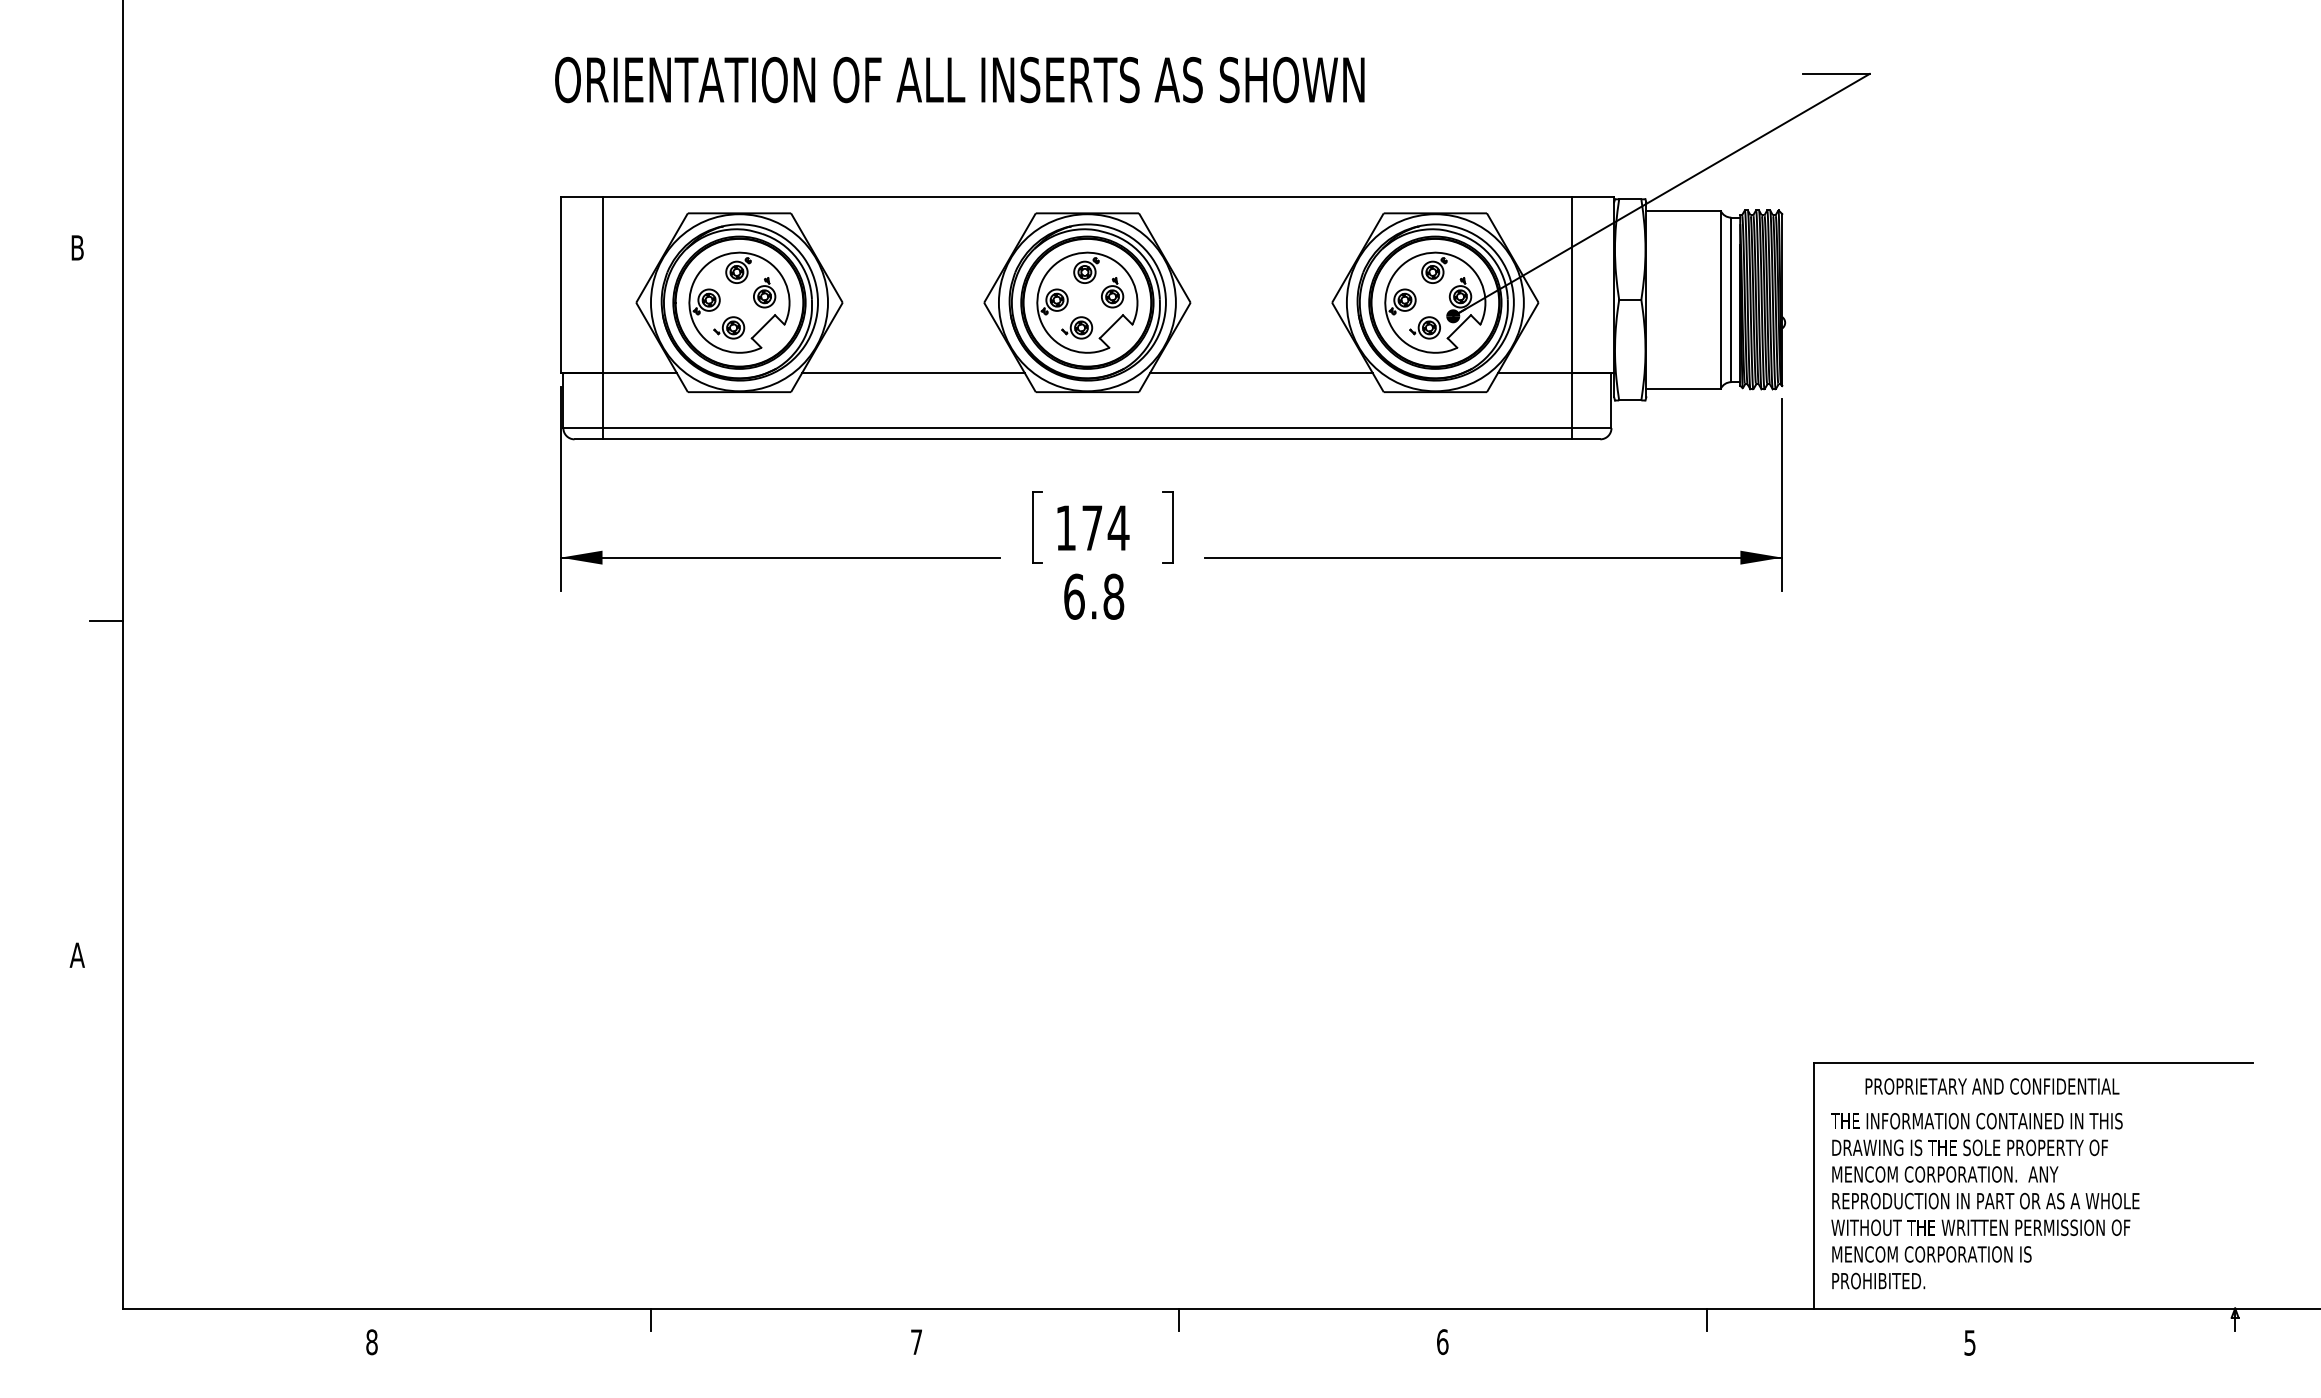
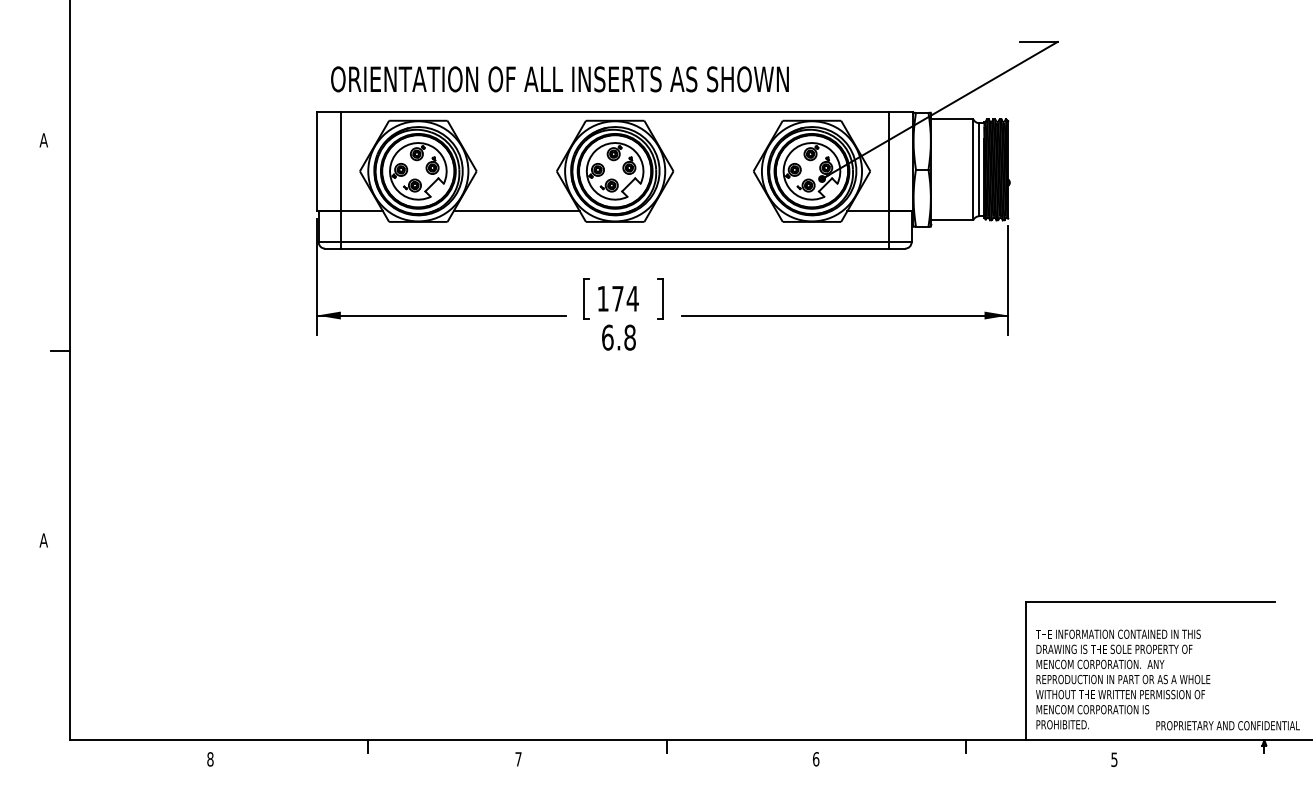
text: (958, 80) -> (559, 79), moved
text: (76, 248) -> (43, 140), B -> A
line: (1261, 373) -> (713, 211), removed
text: (1991, 1086) -> (1227, 725), moved

